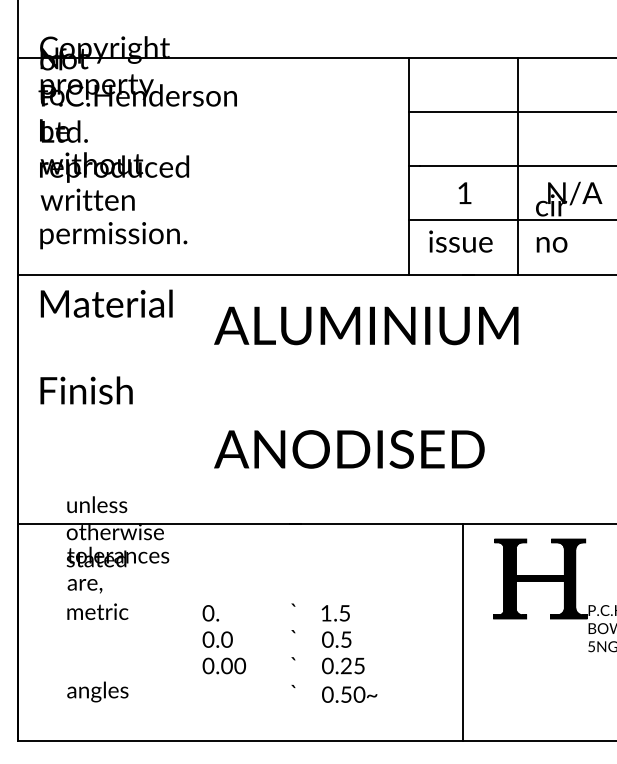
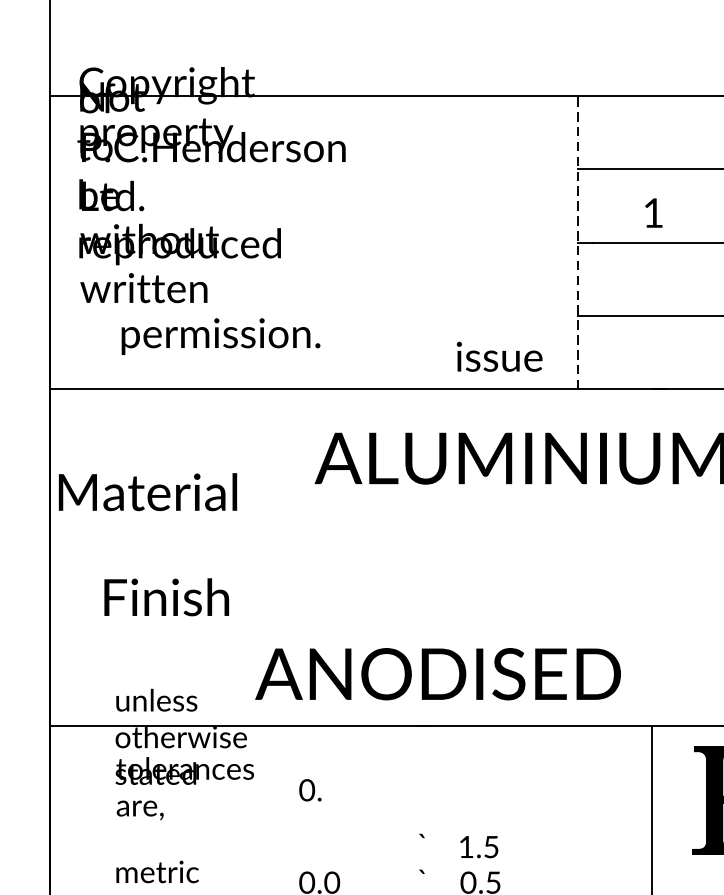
line: (409, 165) -> (578, 241), solid -> dashed
text: (464, 192) -> (653, 212), moved
text: (113, 235) -> (220, 336), moved
text: (460, 241) -> (499, 356), moved
text: (106, 303) -> (147, 491), moved
text: (86, 390) -> (166, 597), moved
text: (349, 449) -> (438, 674), moved
text: (97, 611) -> (157, 871), moved
text: (210, 613) -> (309, 790), moved

